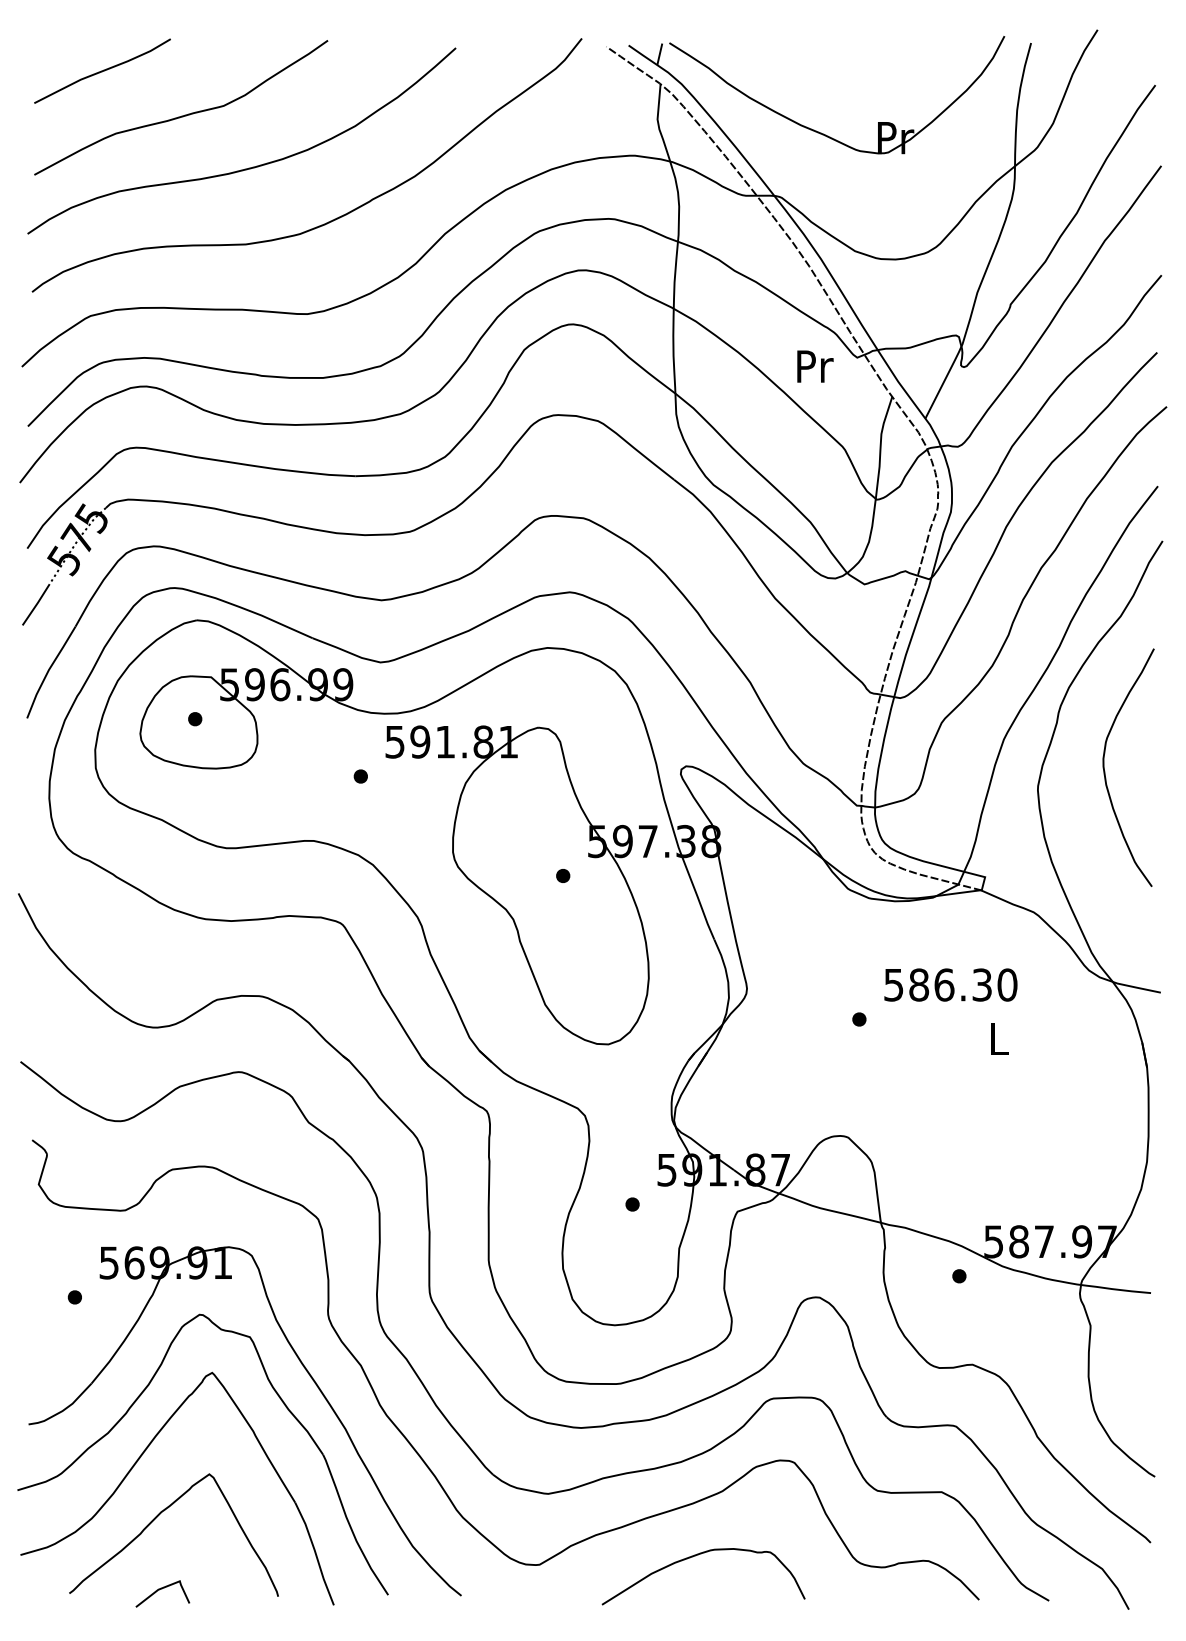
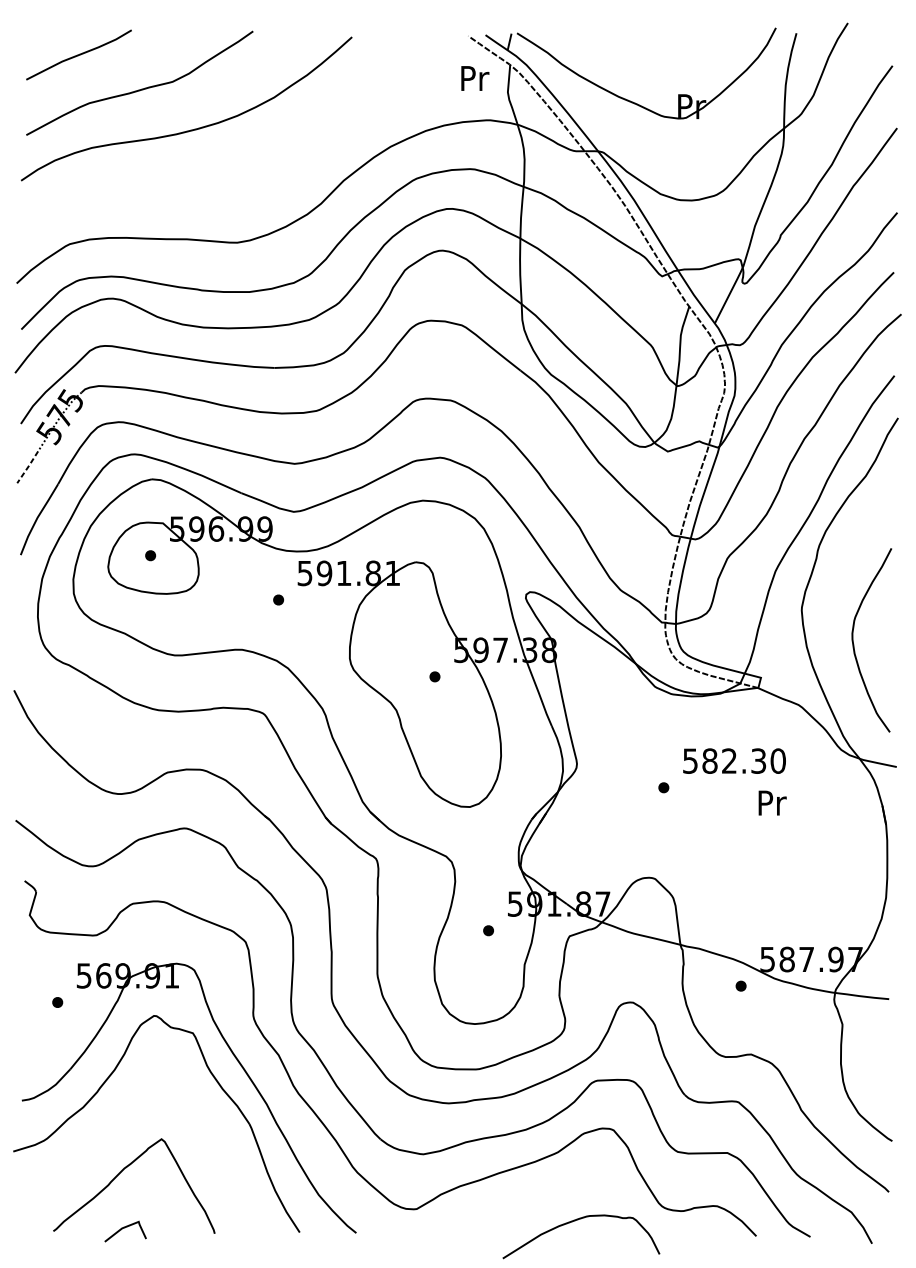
curve: (332, 219) -> (256, 169), removed
text: (815, 366) -> (475, 78), moved
line: (36, 605) -> (27, 467), solid -> dashed
curve: (1105, 771) -> (854, 643), moved
text: (944, 984) -> (729, 760), 586.30 -> 582.30
text: (1000, 1039) -> (772, 803), L -> Pr
part: (140, 1458) -> (108, 1126), removed
curve: (695, 1556) -> (575, 1221), moved

